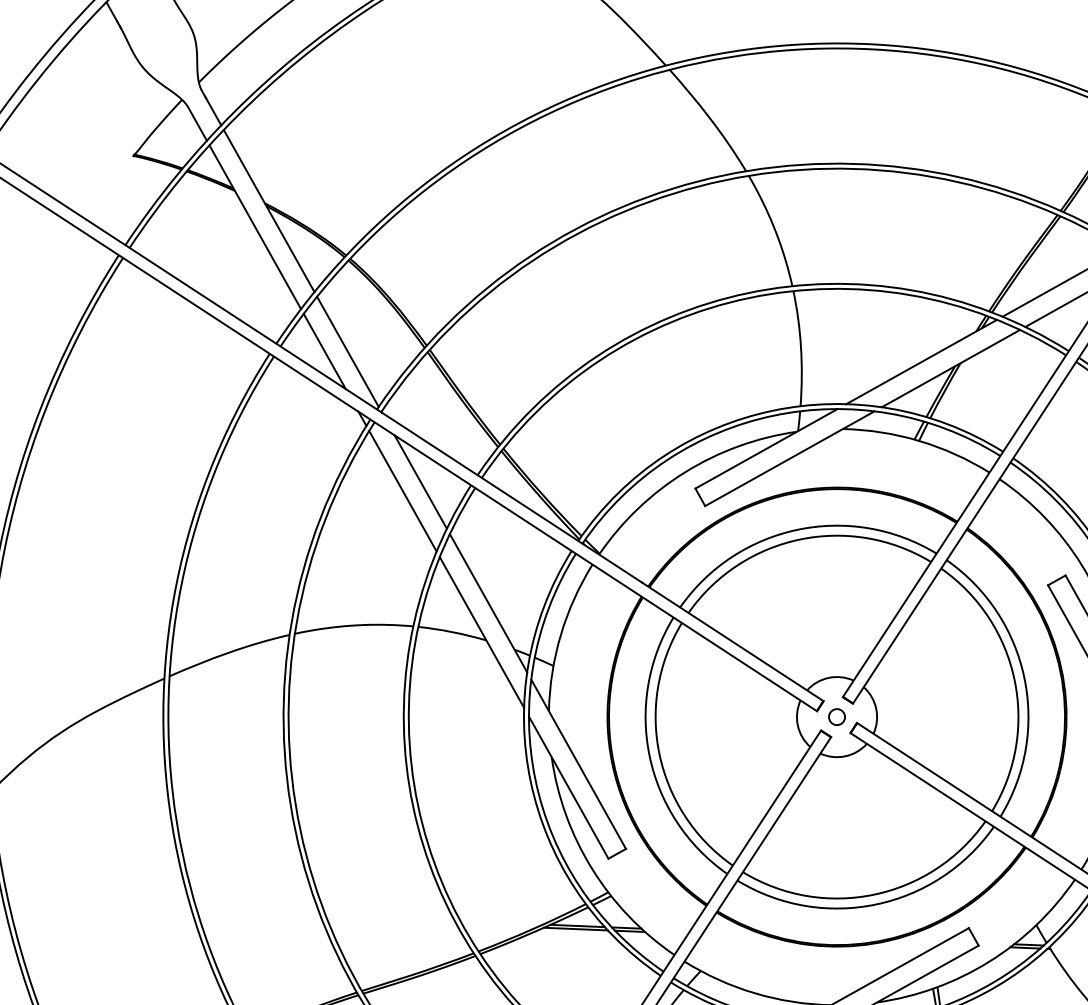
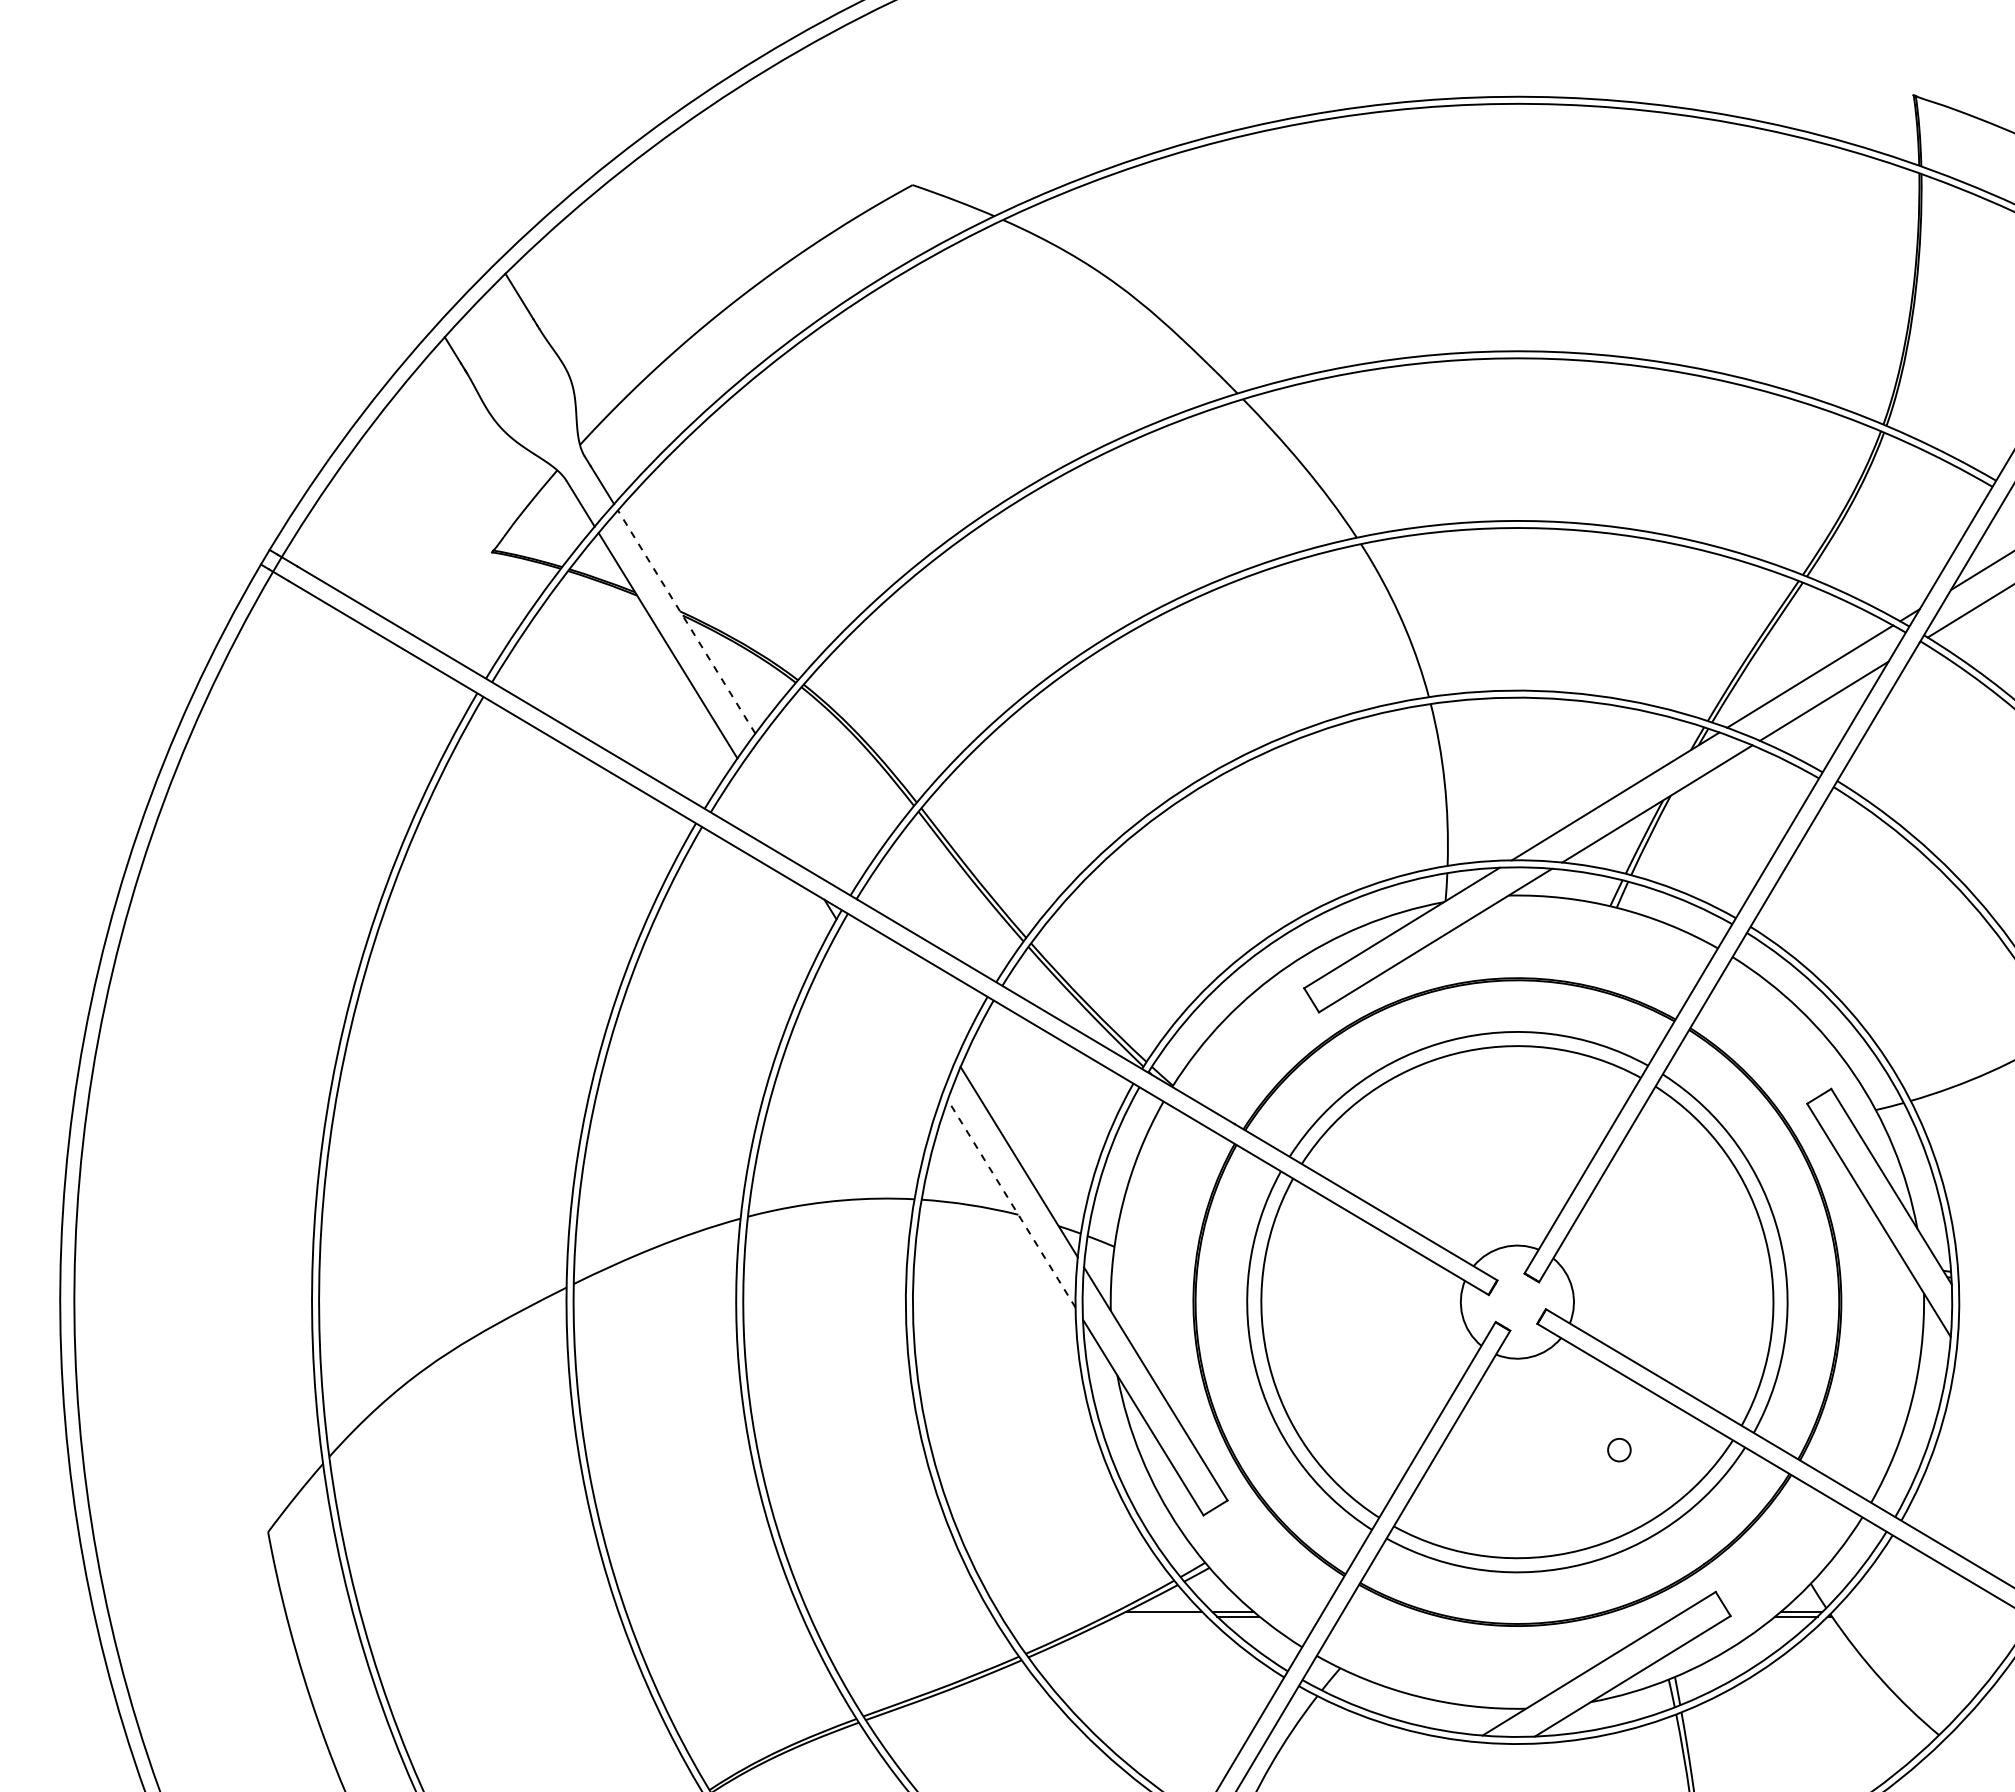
line: (269, 211) -> (686, 622), solid -> dashed
line: (324, 351) -> (773, 816), removed
line: (347, 351) -> (805, 815), removed
line: (420, 481) -> (916, 994), removed
line: (402, 491) -> (891, 1009), removed
line: (481, 632) -> (1011, 1203), solid -> dashed
circle: (837, 717) -> (1619, 1450), moved
line: (575, 929) -> (1161, 1616), removed

